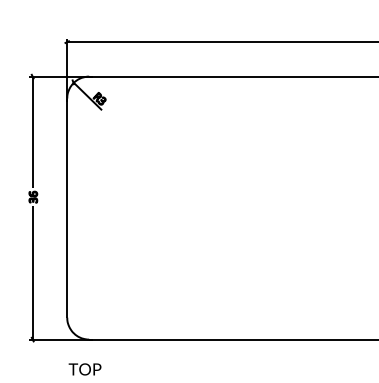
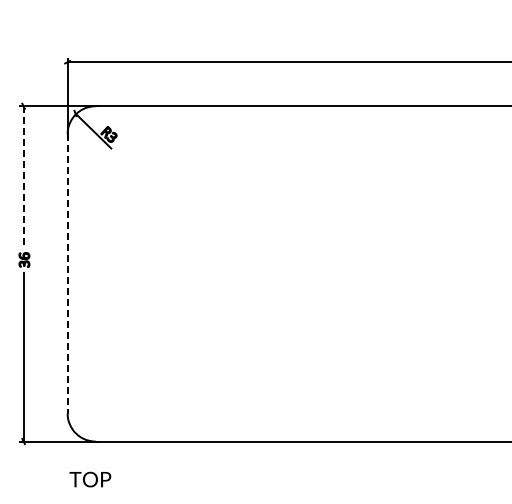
line: (32, 133) -> (23, 178), solid -> dashed
line: (67, 207) -> (67, 273), solid -> dashed

